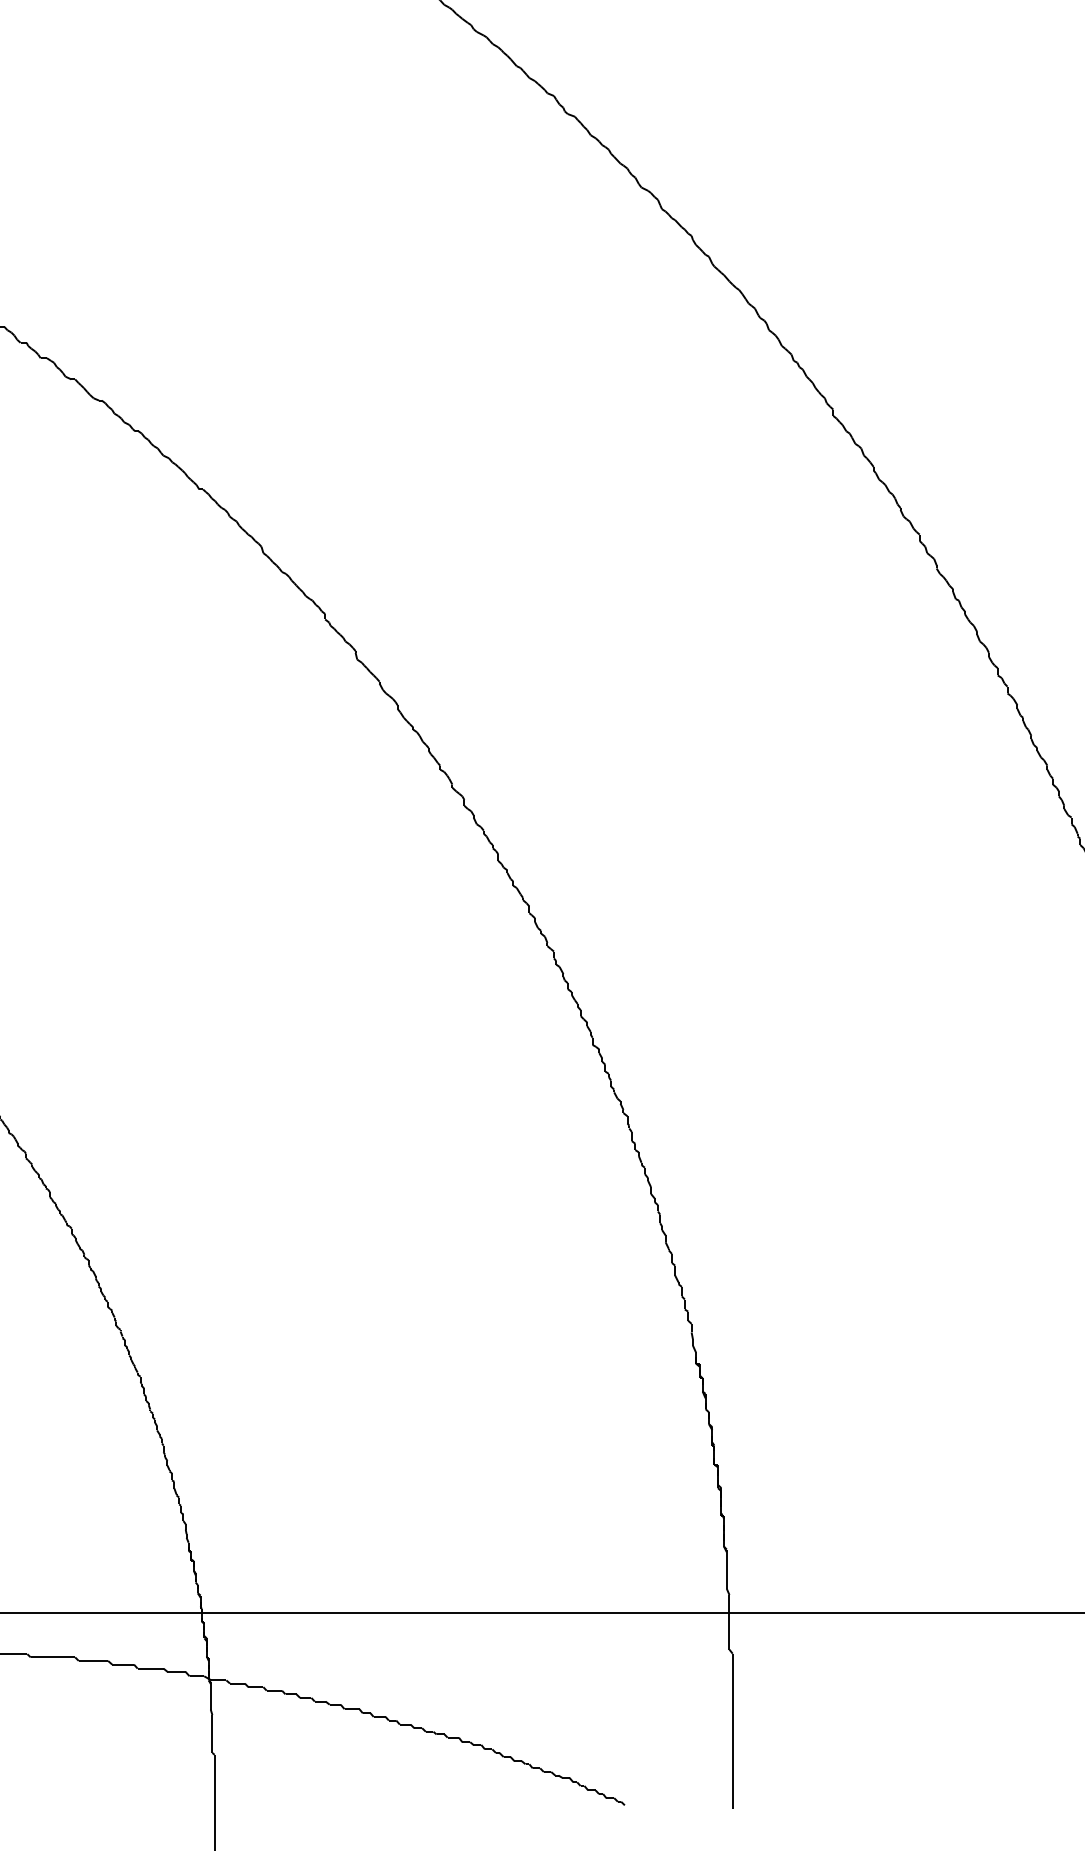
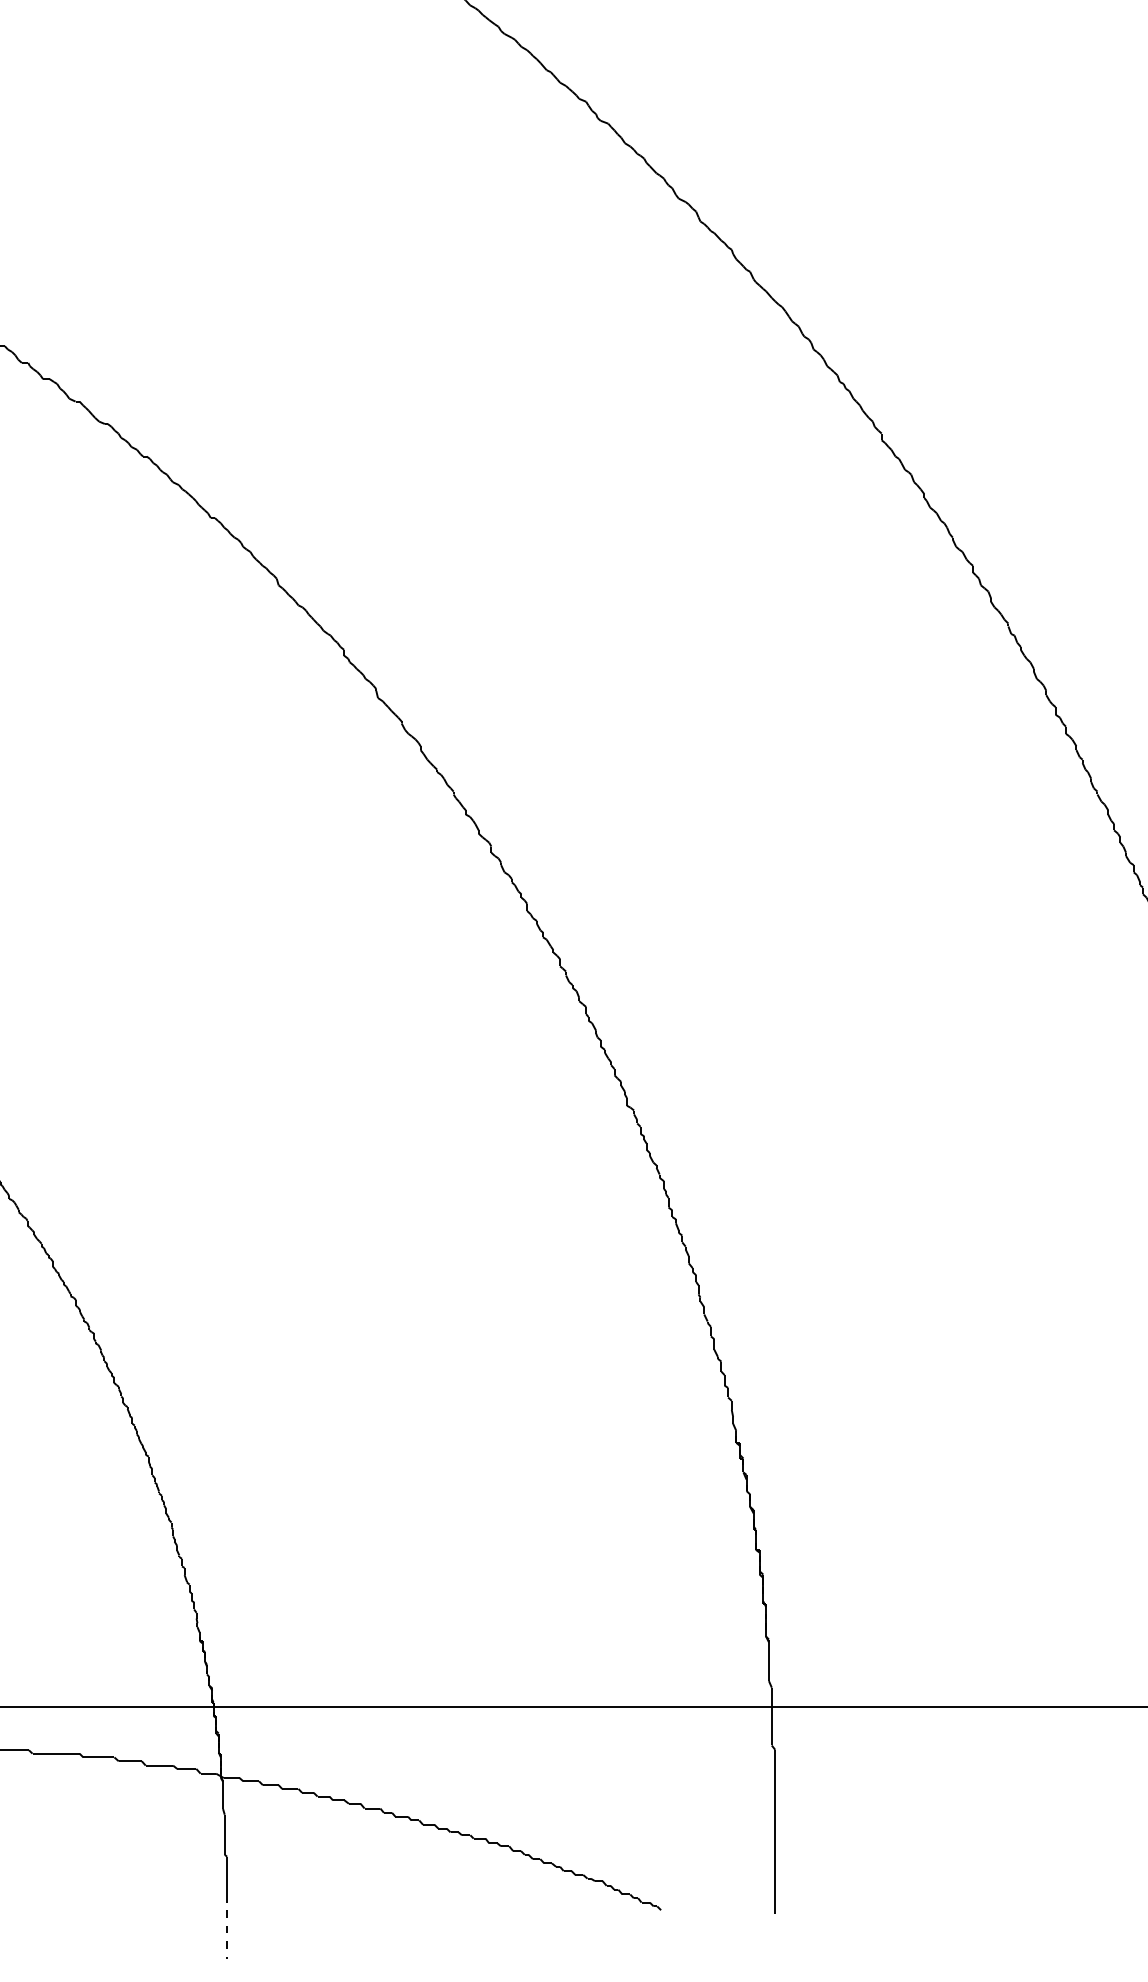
line: (214, 1820) -> (227, 1926), solid -> dashed

